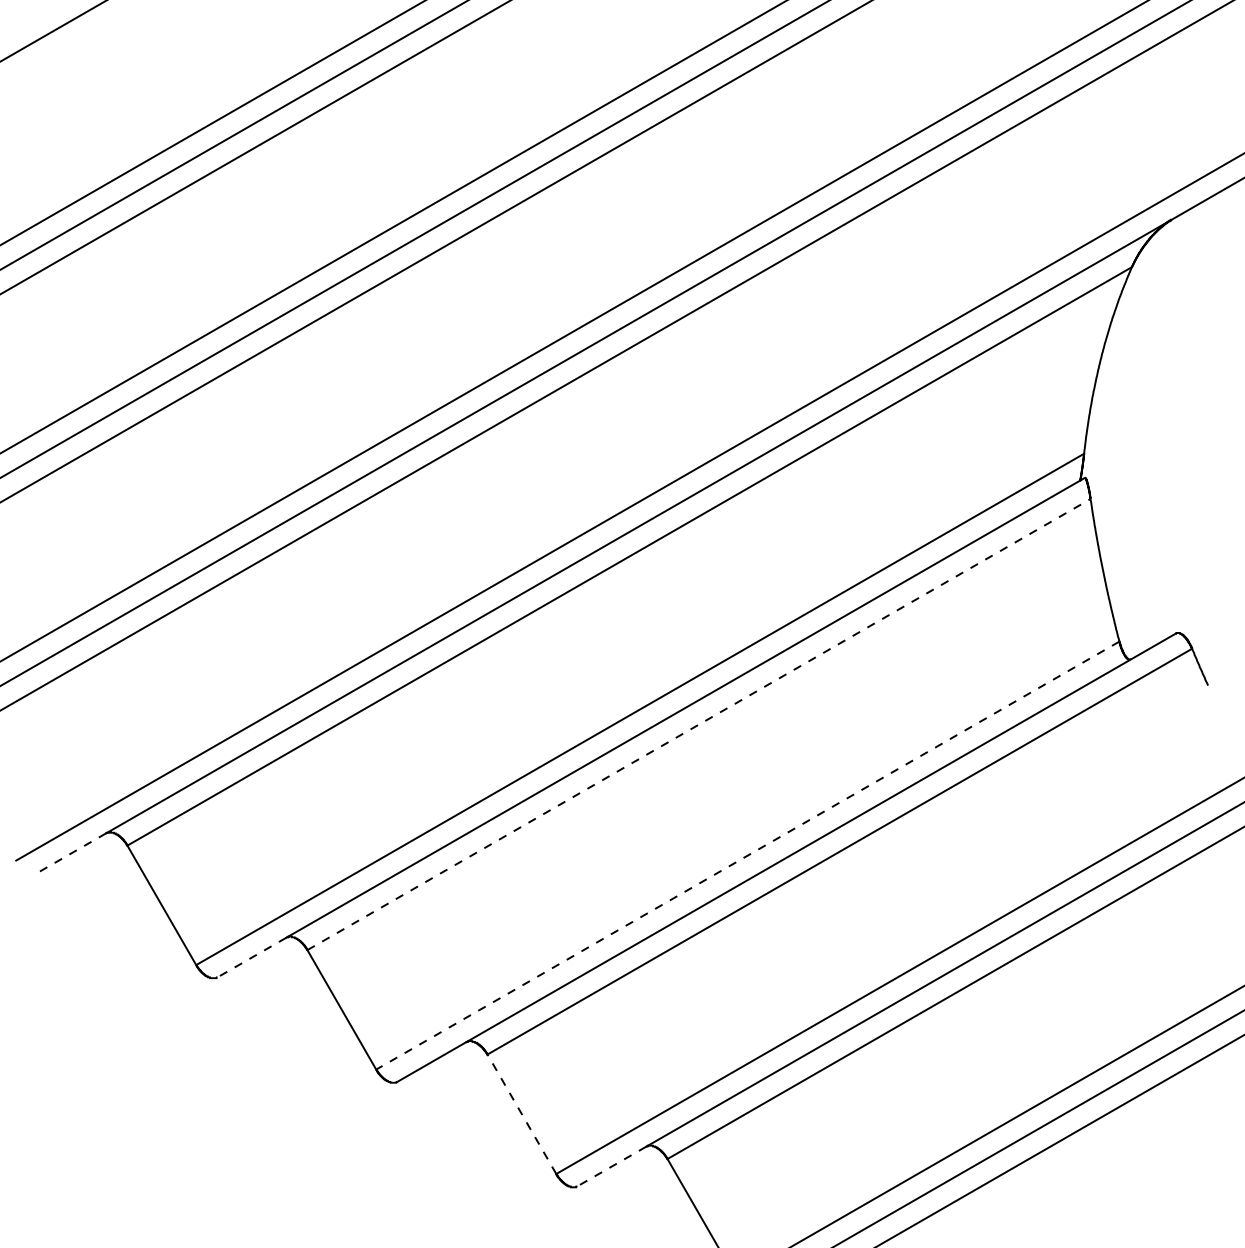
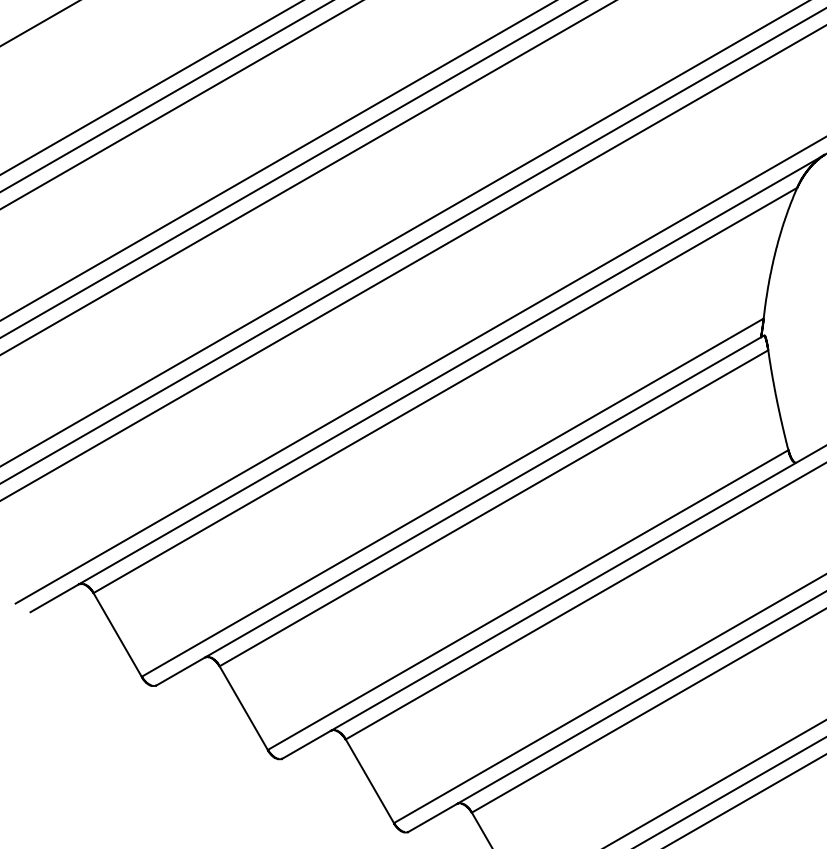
line: (699, 724) -> (494, 508), dashed -> solid
line: (71, 853) -> (54, 598), dashed -> solid
line: (747, 855) -> (527, 600), dashed -> solid
line: (251, 957) -> (180, 671), dashed -> solid
line: (521, 1114) -> (369, 781), dashed -> solid
line: (611, 1166) -> (432, 817), dashed -> solid

